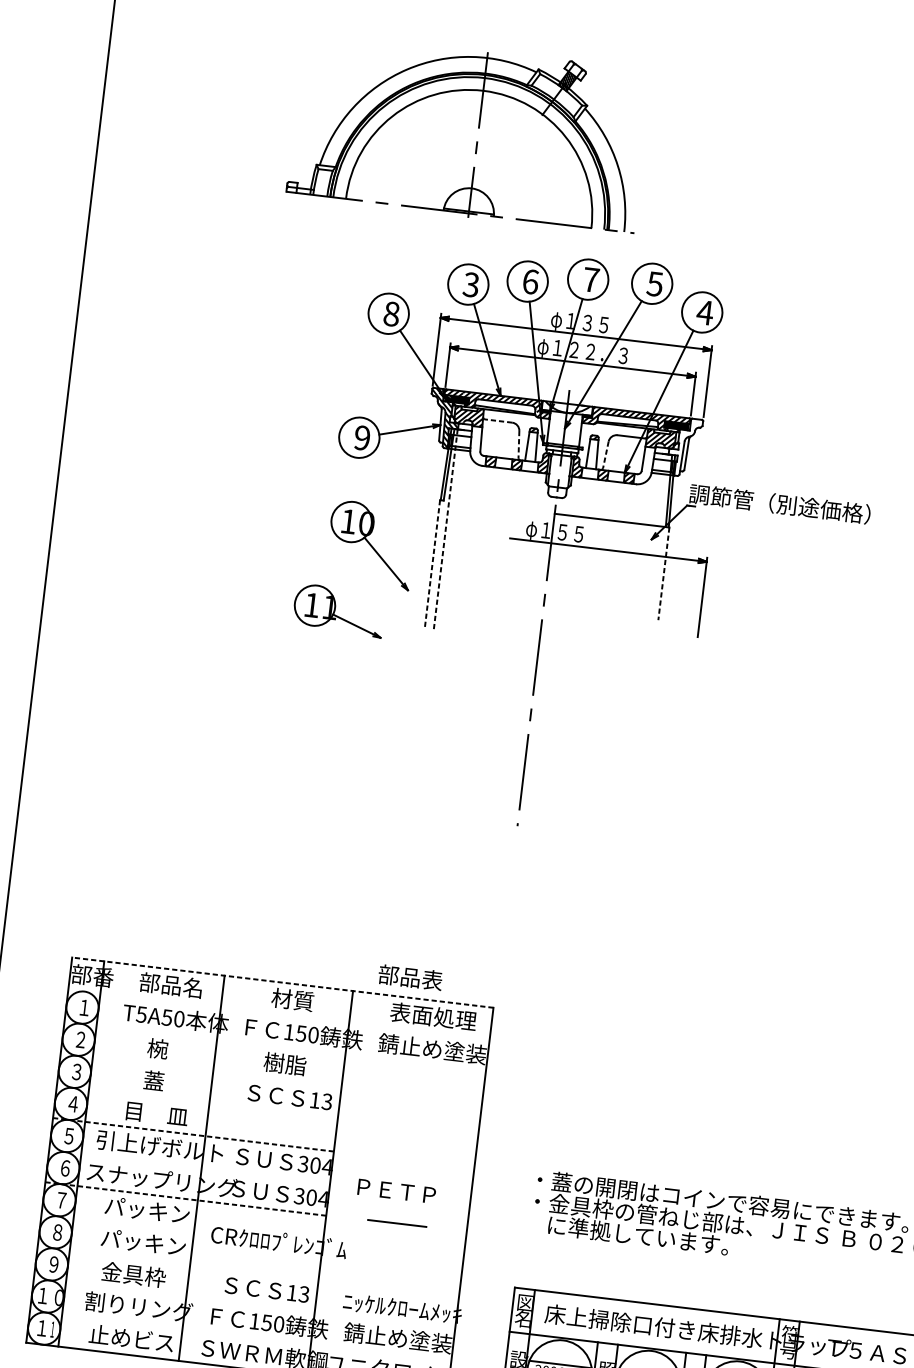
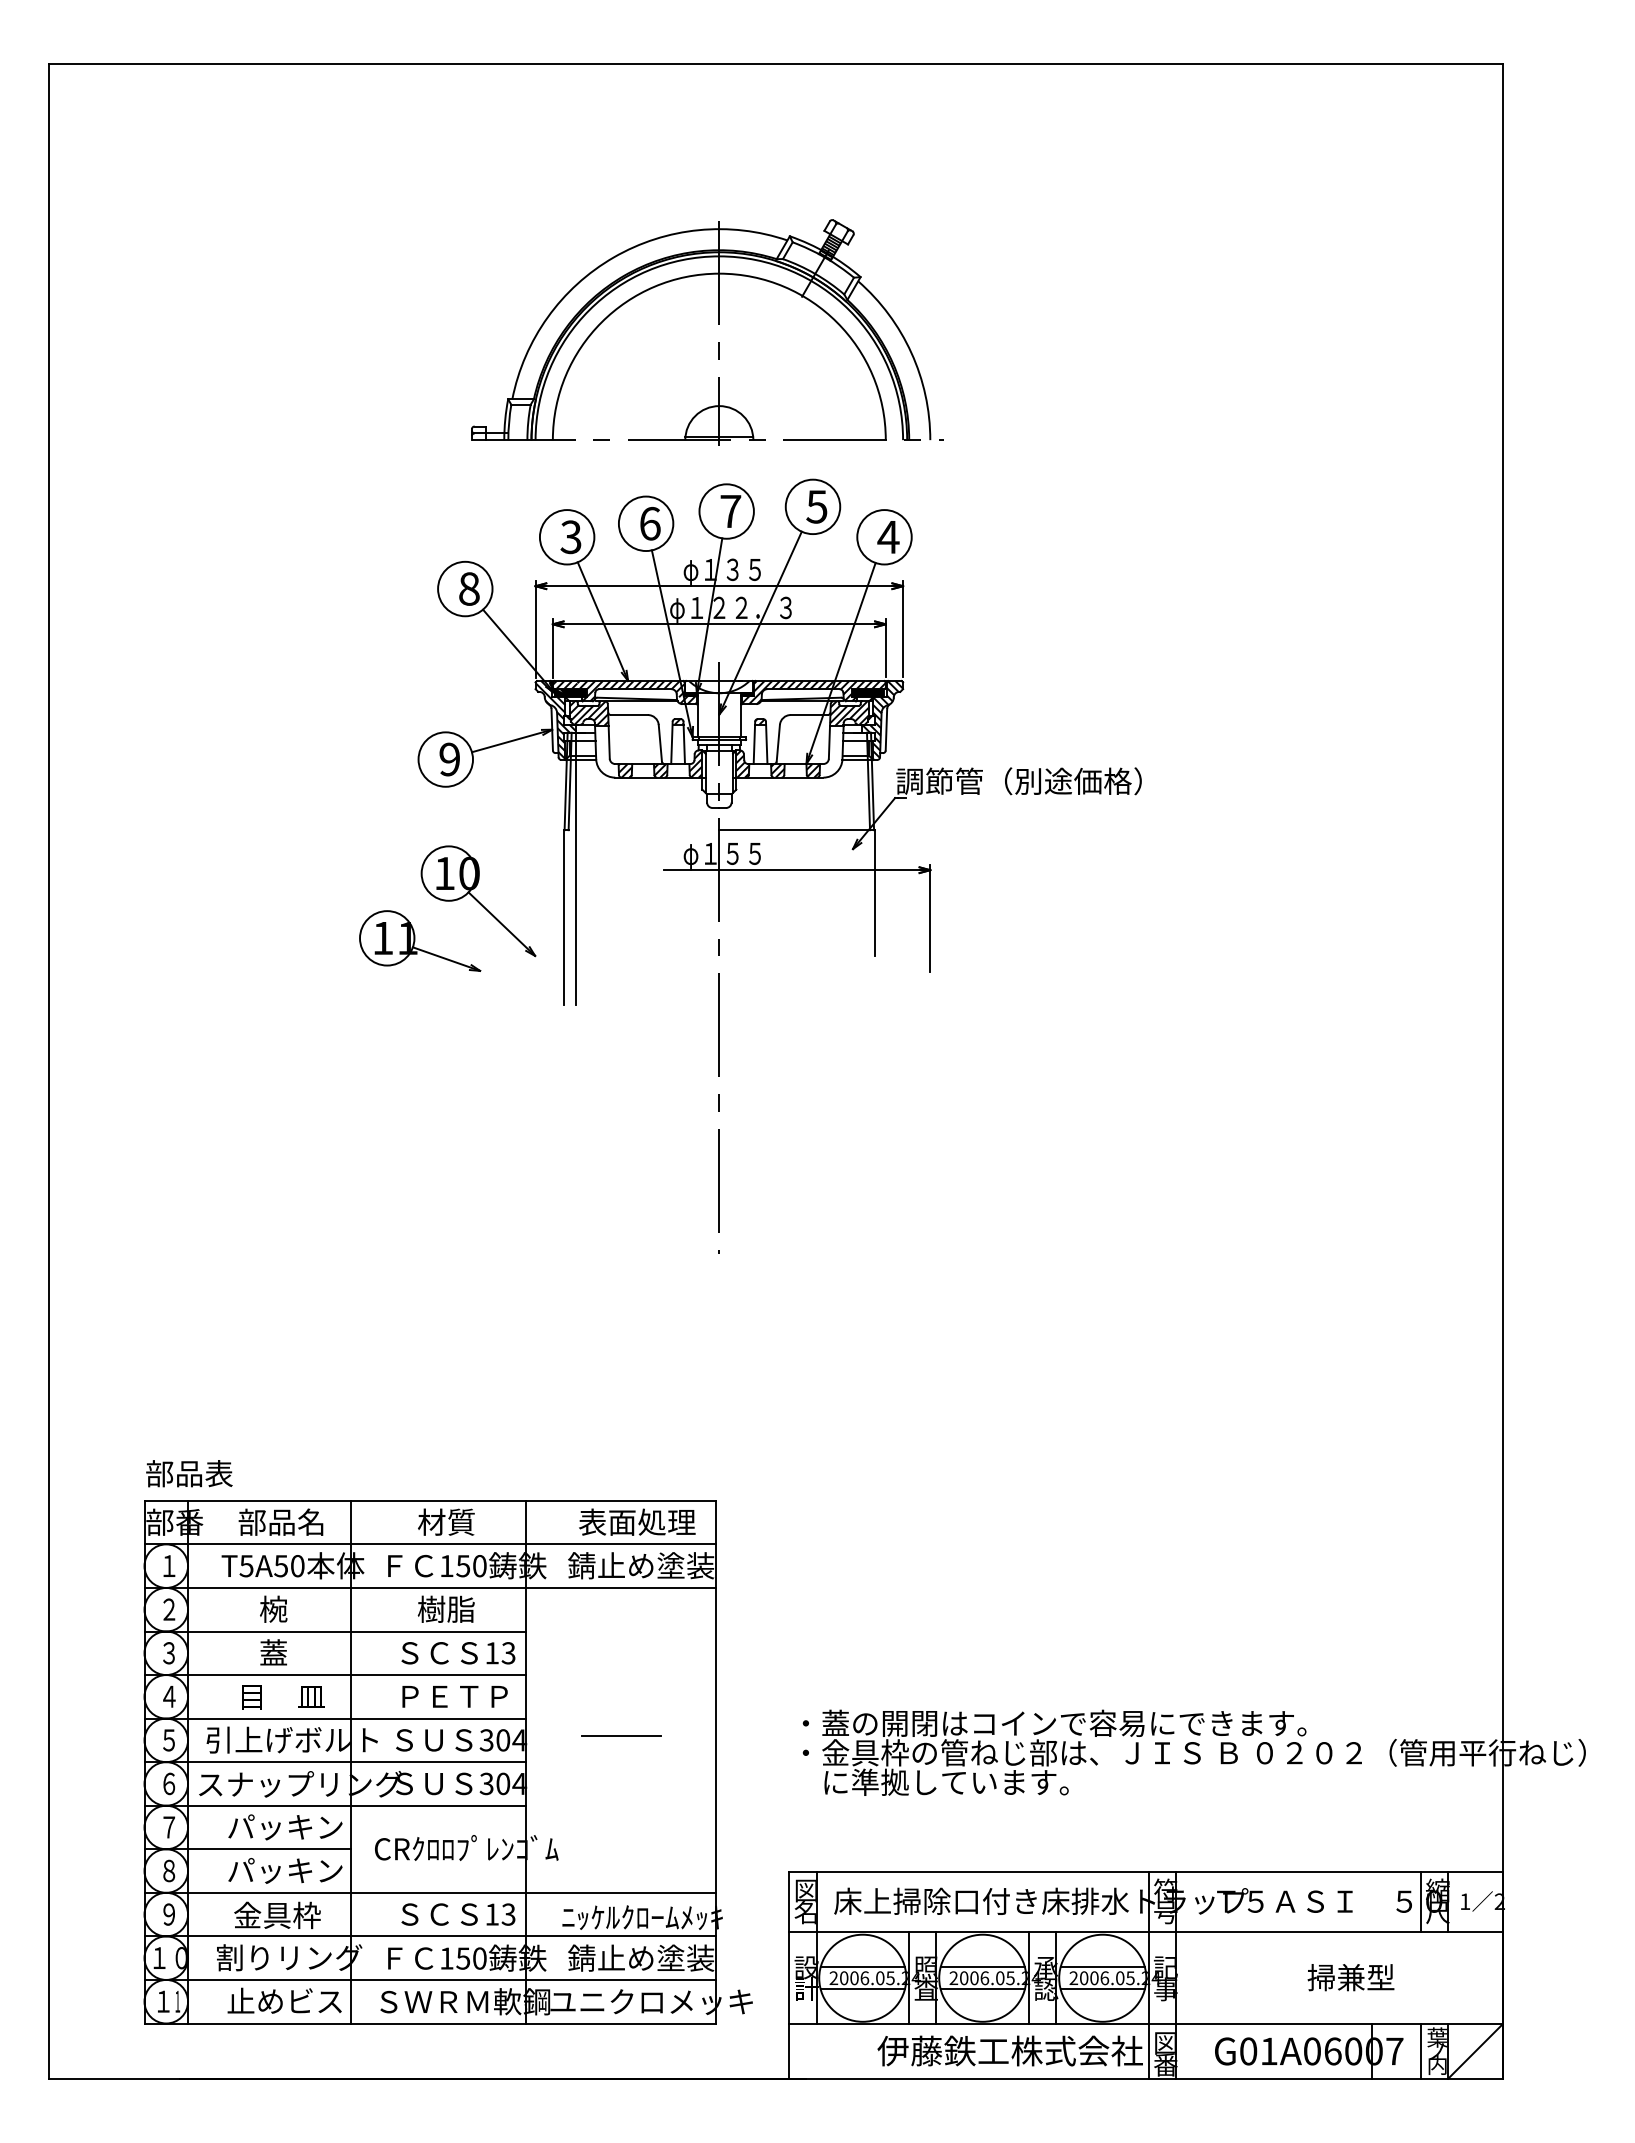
part: (478, 128) -> (718, 324), moved
line: (498, 421) -> (629, 715), dashed -> solid
line: (519, 444) -> (660, 743), dashed -> solid
hatch: (684, 447) -> (882, 720), added
line: (605, 455) -> (778, 743), dashed -> solid
line: (446, 530) -> (576, 869), dashed -> solid
line: (432, 565) -> (563, 918), dashed -> solid
line: (663, 574) -> (874, 893), dashed -> solid
part: (339, 610) -> (420, 940), moved
text: (410, 977) -> (189, 1473), moved
line: (282, 982) -> (430, 1500), dashed -> solid
line: (279, 1014) -> (430, 1544), added
line: (275, 1046) -> (430, 1587), added
line: (200, 1070) -> (334, 1631), added
line: (196, 1102) -> (334, 1675), added
line: (193, 1134) -> (335, 1718), dashed -> solid
line: (189, 1167) -> (334, 1762), added
text: (396, 1191) -> (454, 1696), moved
line: (186, 1198) -> (335, 1805), dashed -> solid
line: (117, 1223) -> (247, 1849), added
line: (397, 1223) -> (621, 1735), moved
line: (248, 1271) -> (430, 1892), added
line: (244, 1303) -> (430, 1936), added
line: (240, 1335) -> (430, 1979), added

